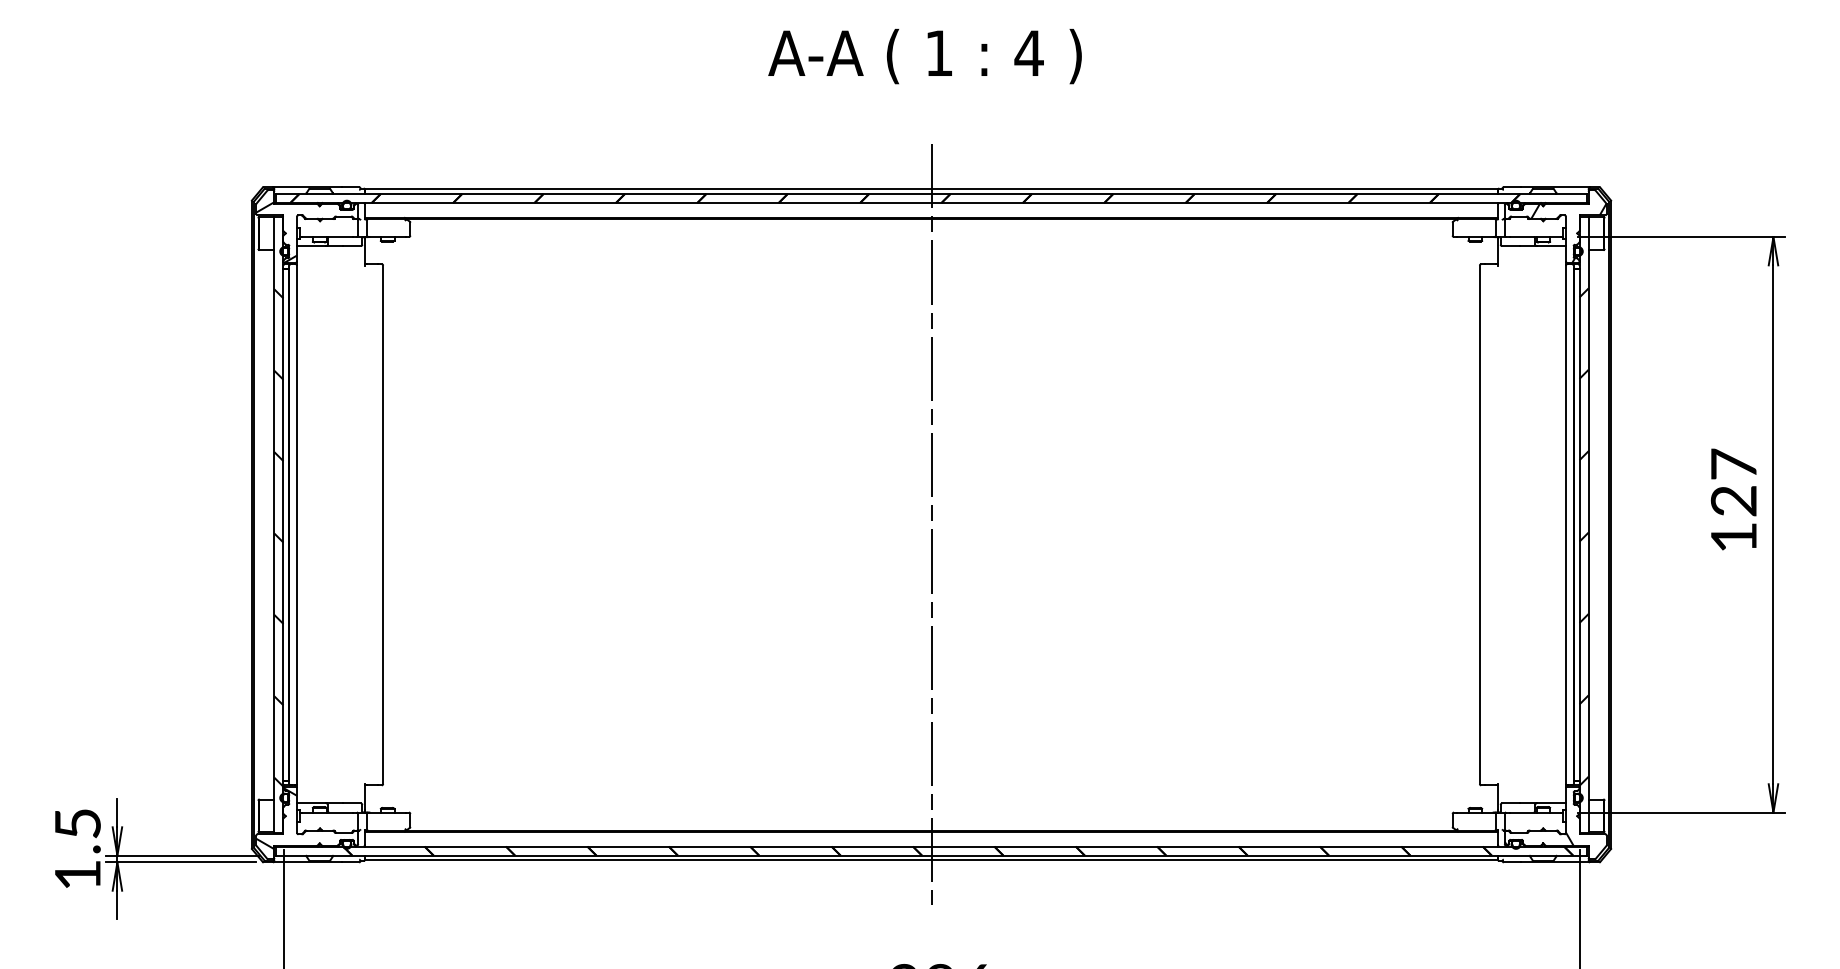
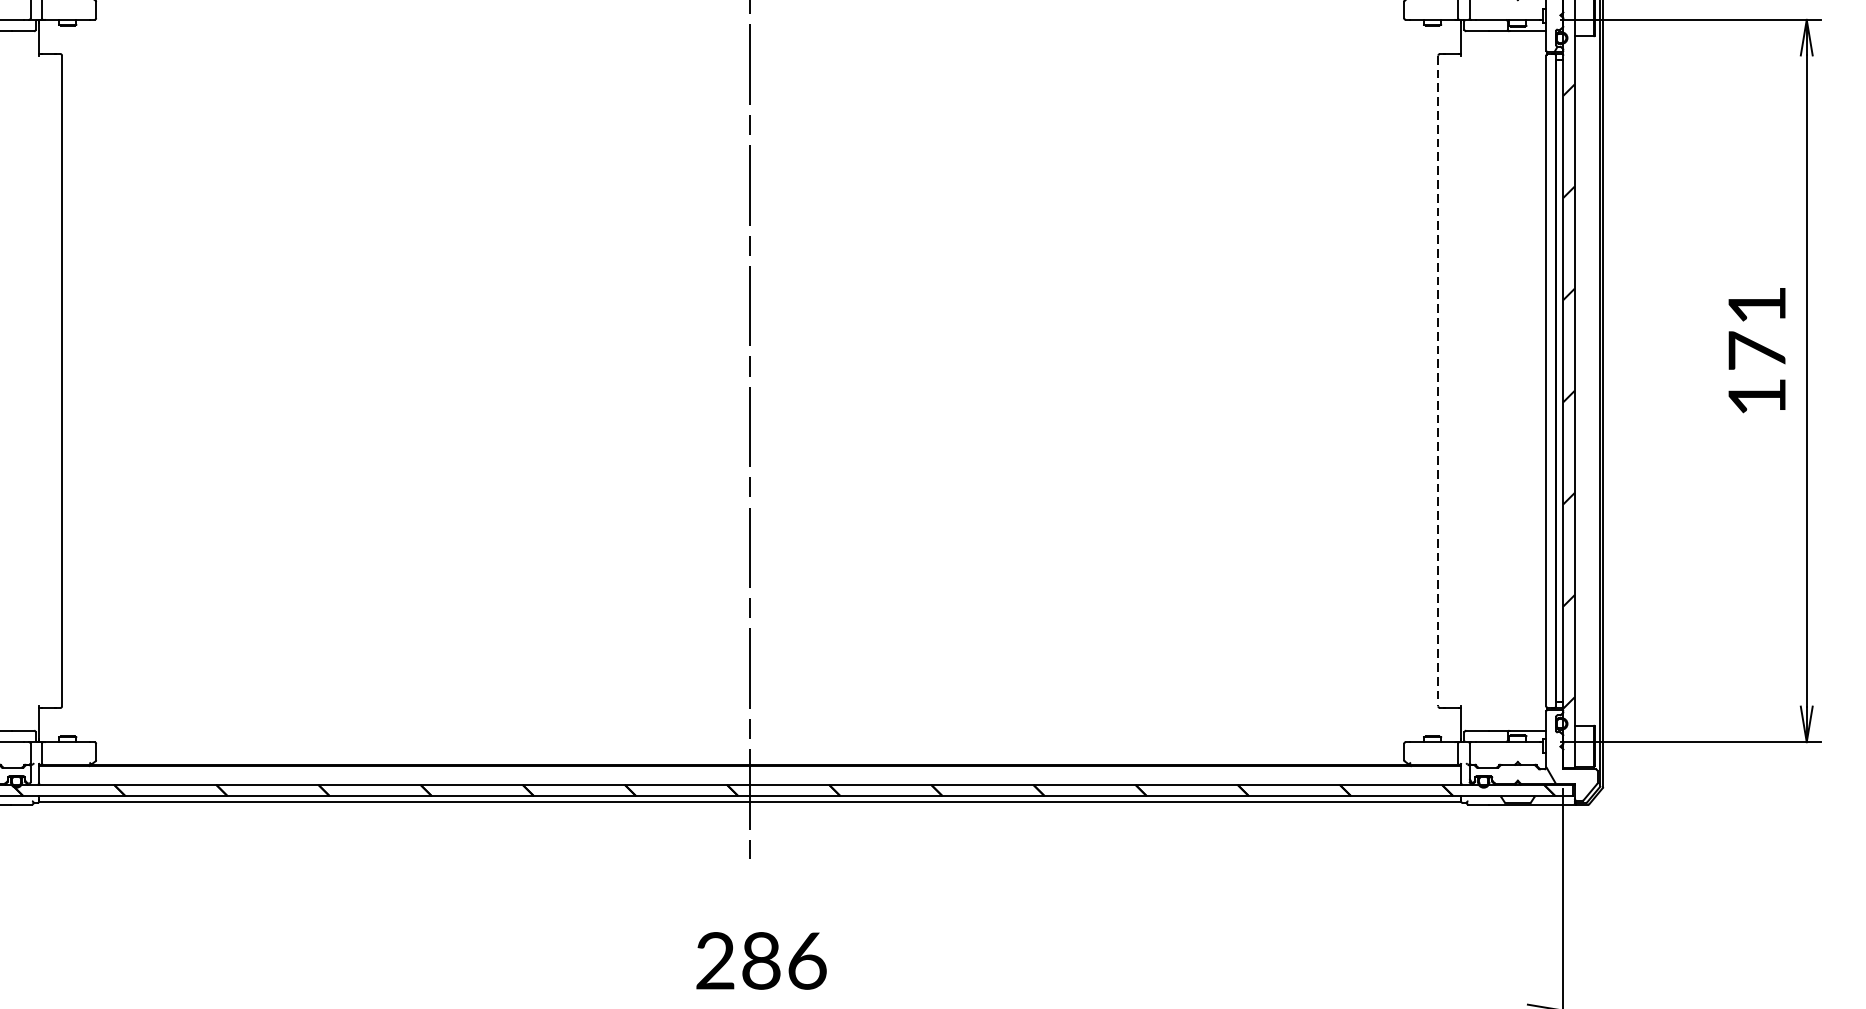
text: (1733, 482) -> (1756, 327), 127 -> 171
line: (1479, 525) -> (1437, 381), solid -> dashed

